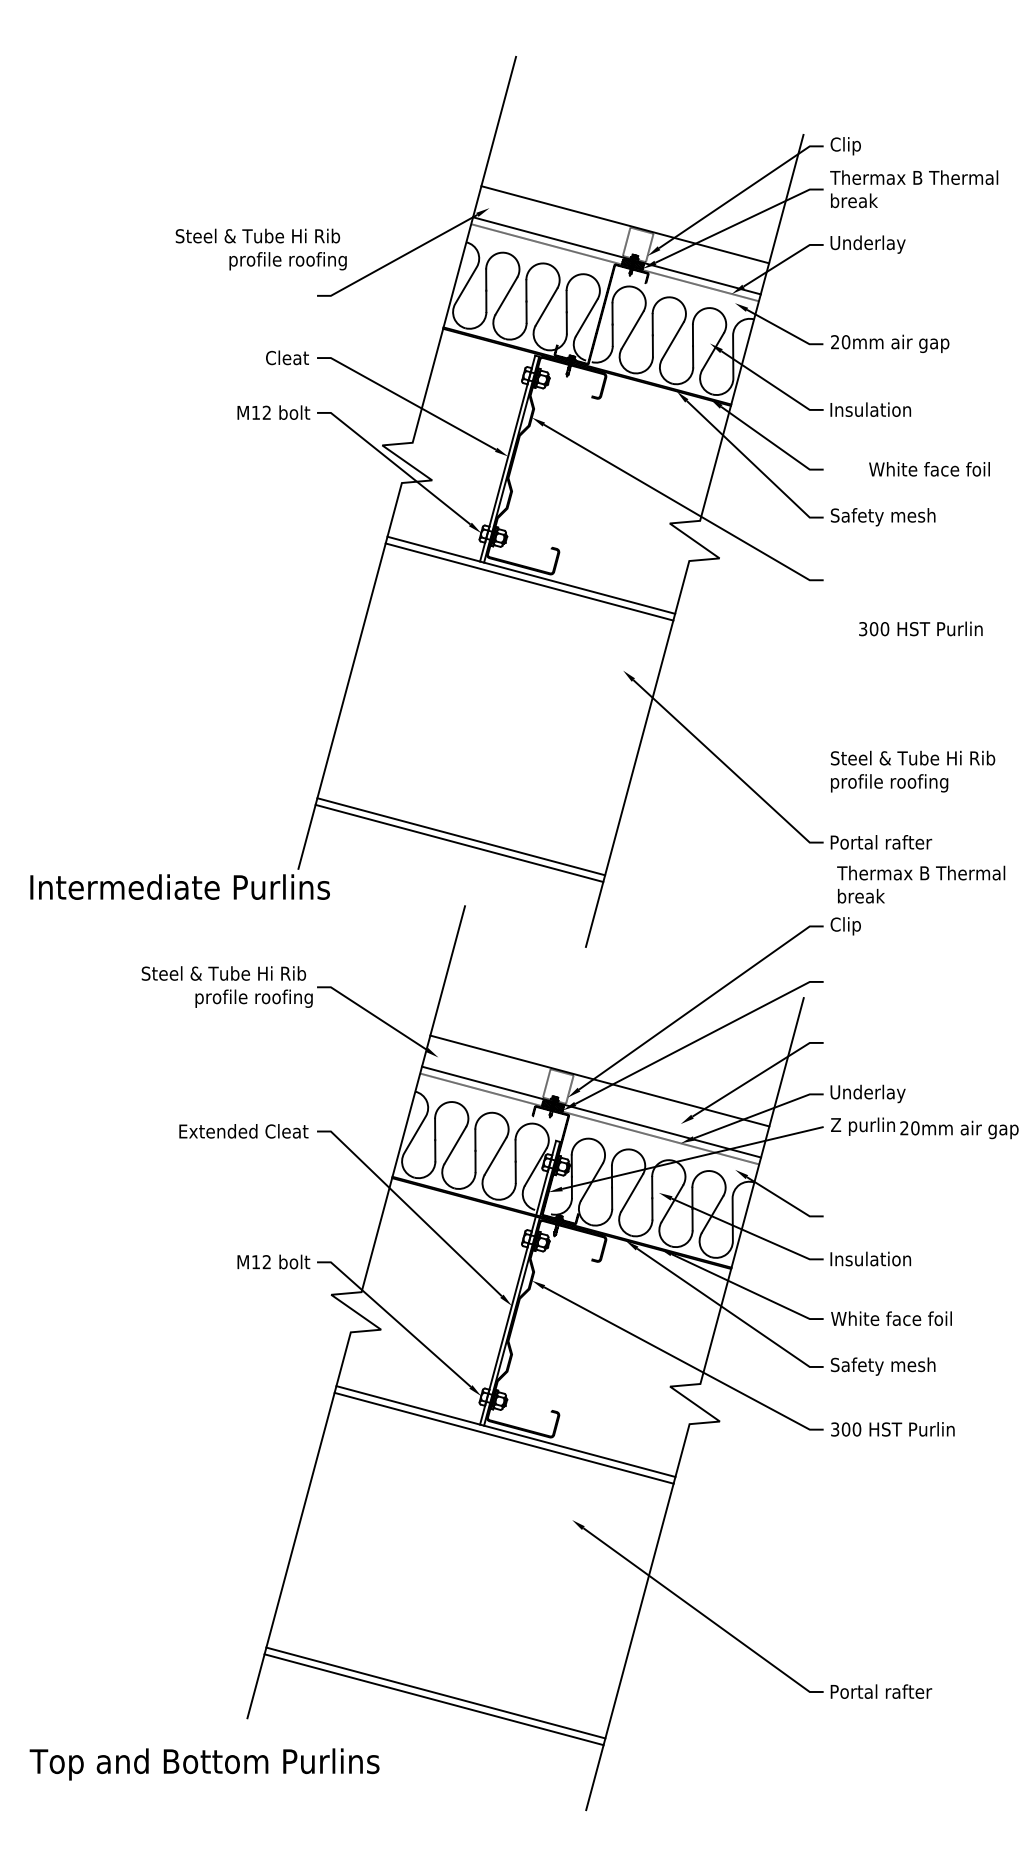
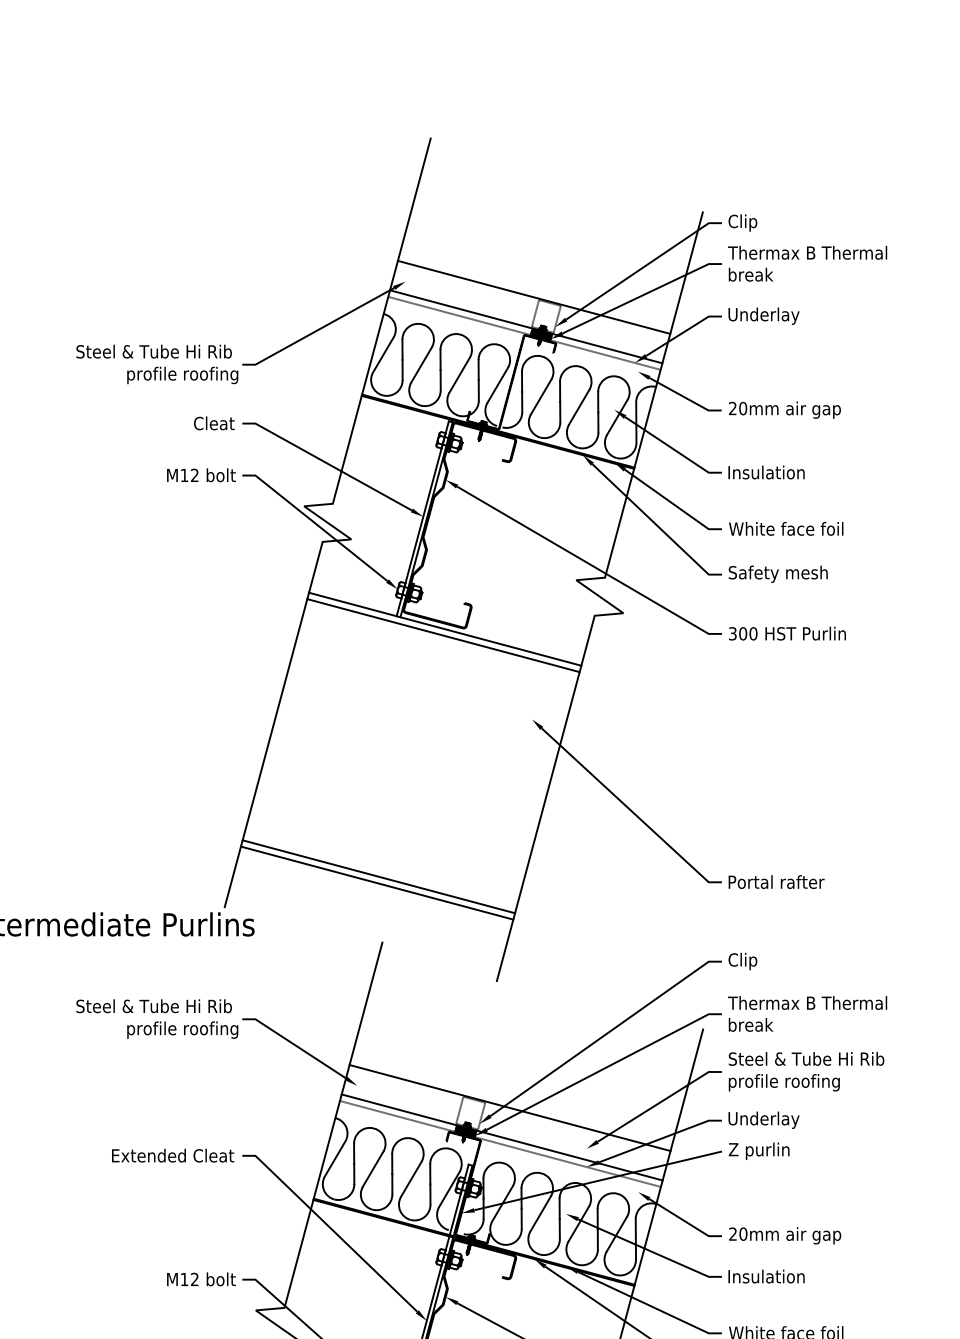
text: (260, 249) -> (156, 364), moved
text: (929, 469) -> (786, 529), moved
text: (920, 628) -> (787, 633), moved
text: (912, 771) -> (806, 1071), moved
text: (921, 884) -> (807, 1013), moved
text: (959, 1129) -> (785, 1235), moved

